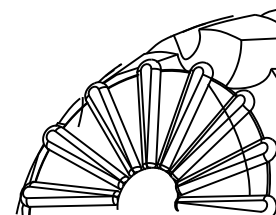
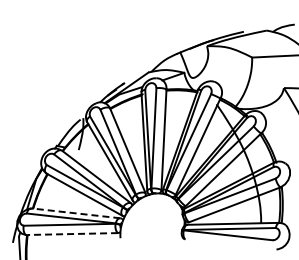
line: (75, 186) -> (75, 213), solid -> dashed
line: (72, 206) -> (72, 234), solid -> dashed

